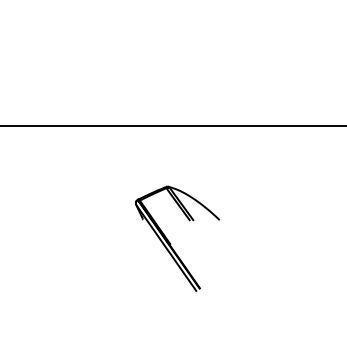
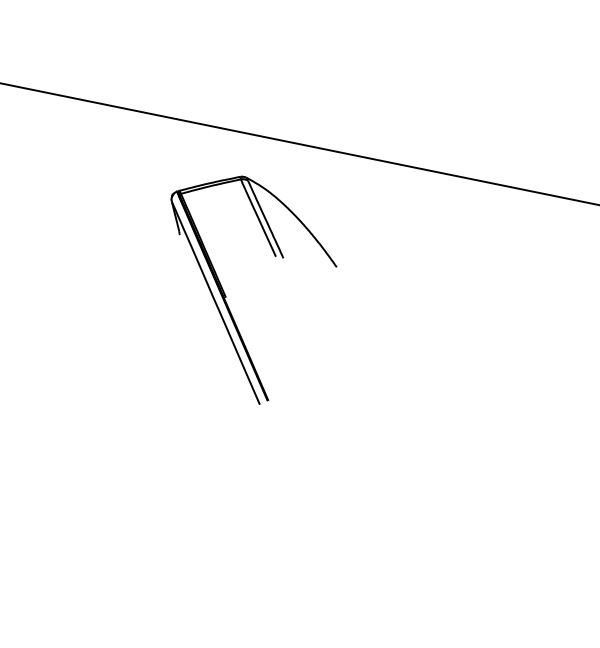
part: (170, 242) -> (226, 292), moved

